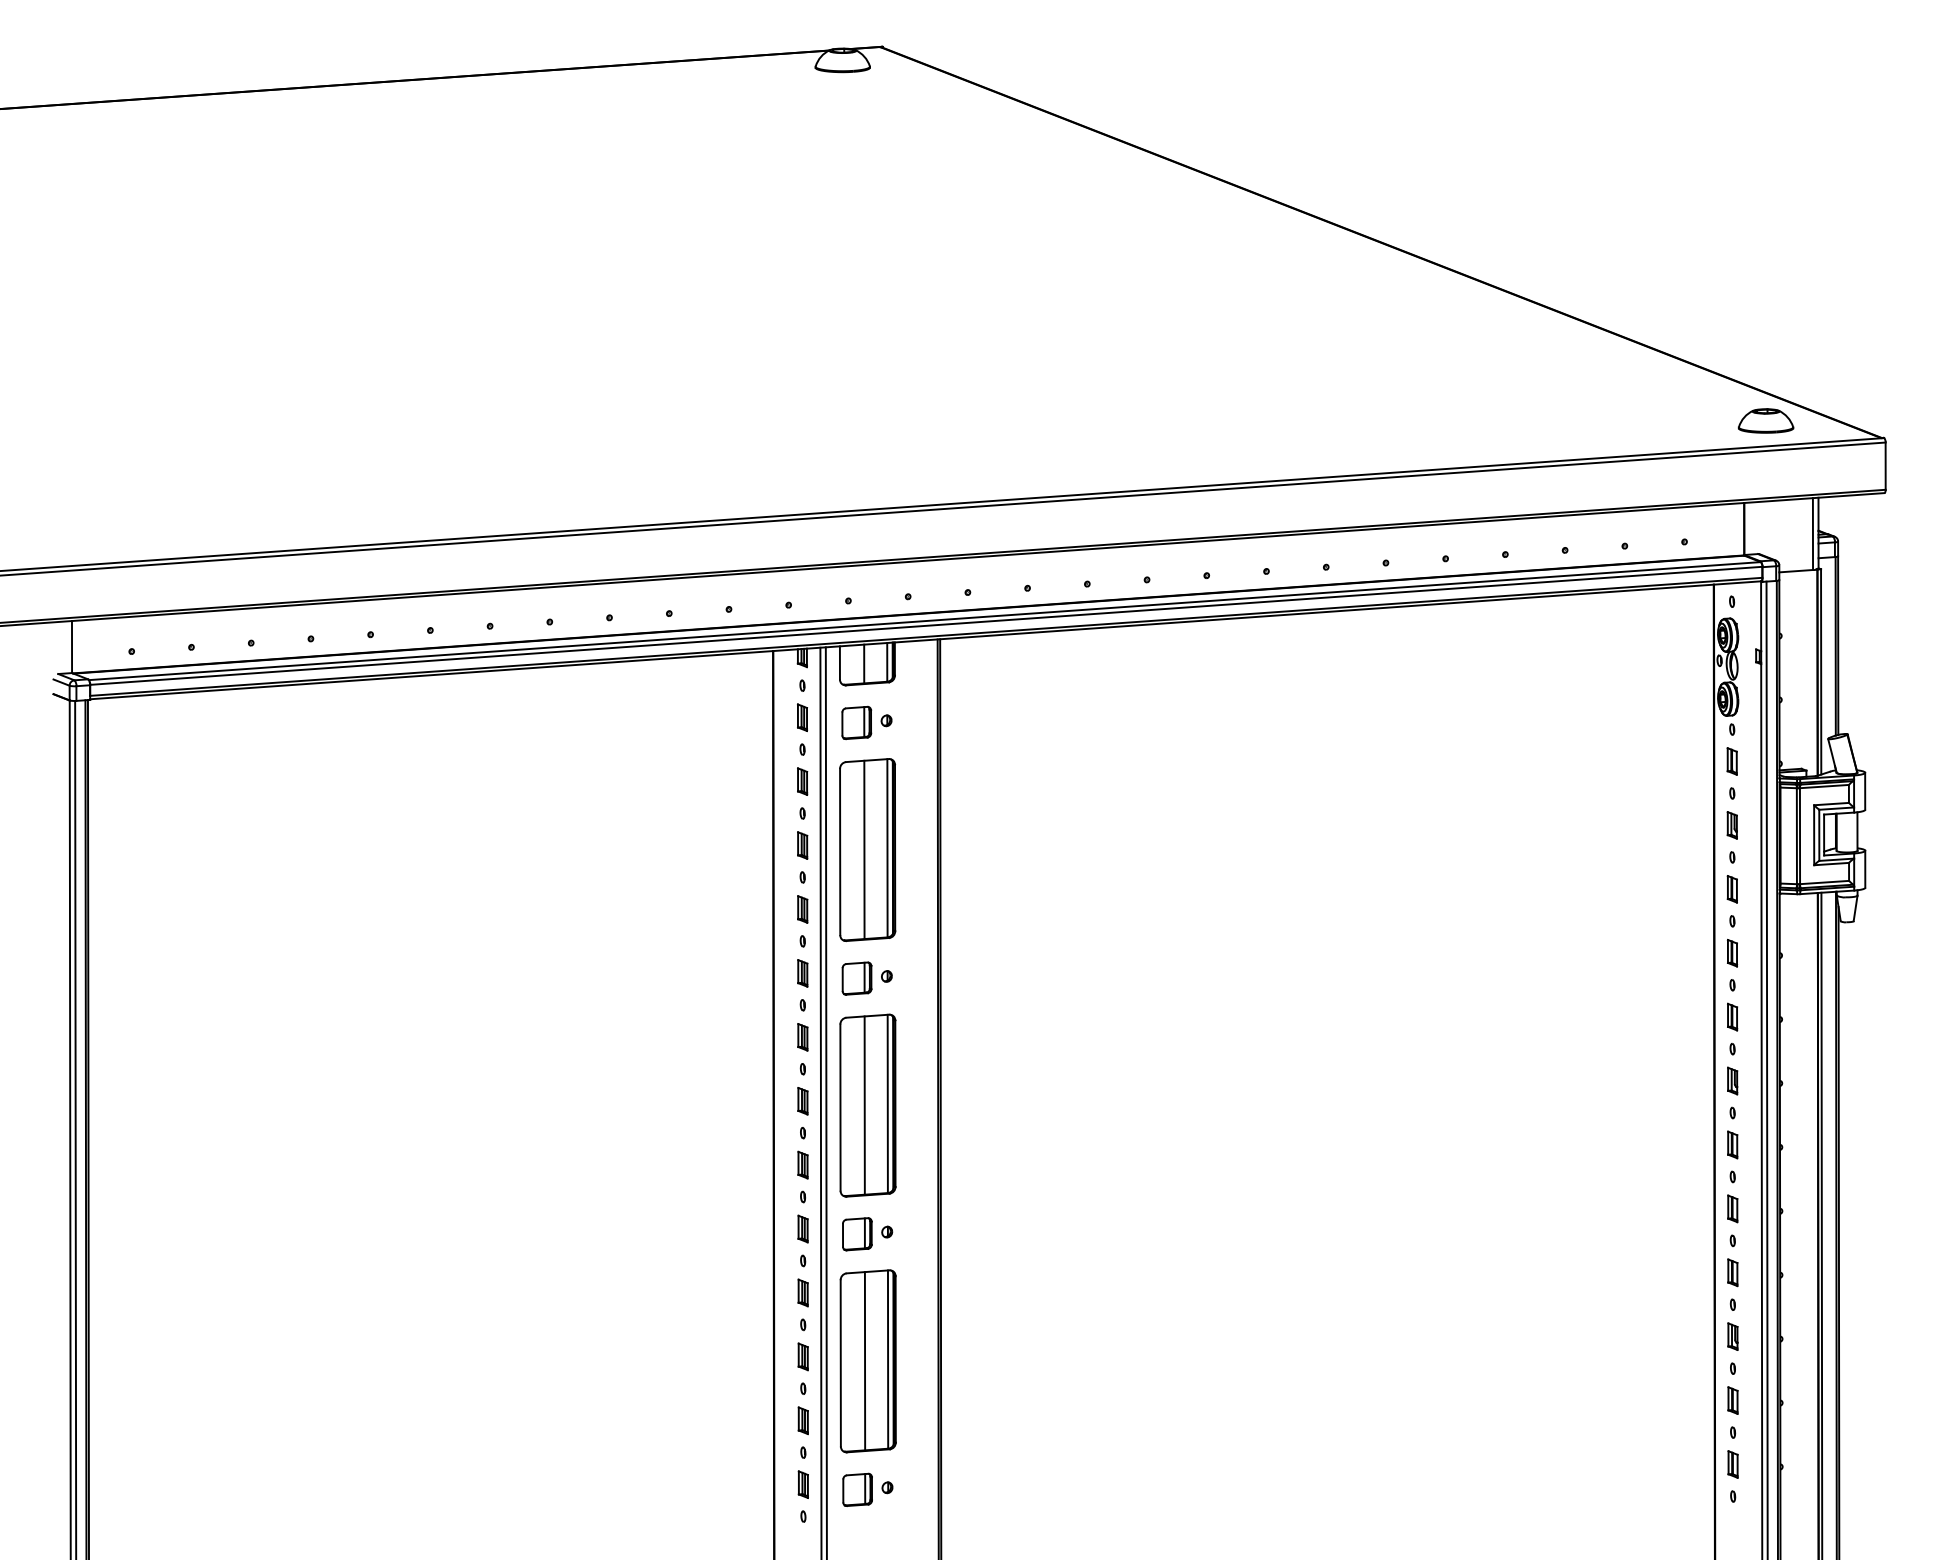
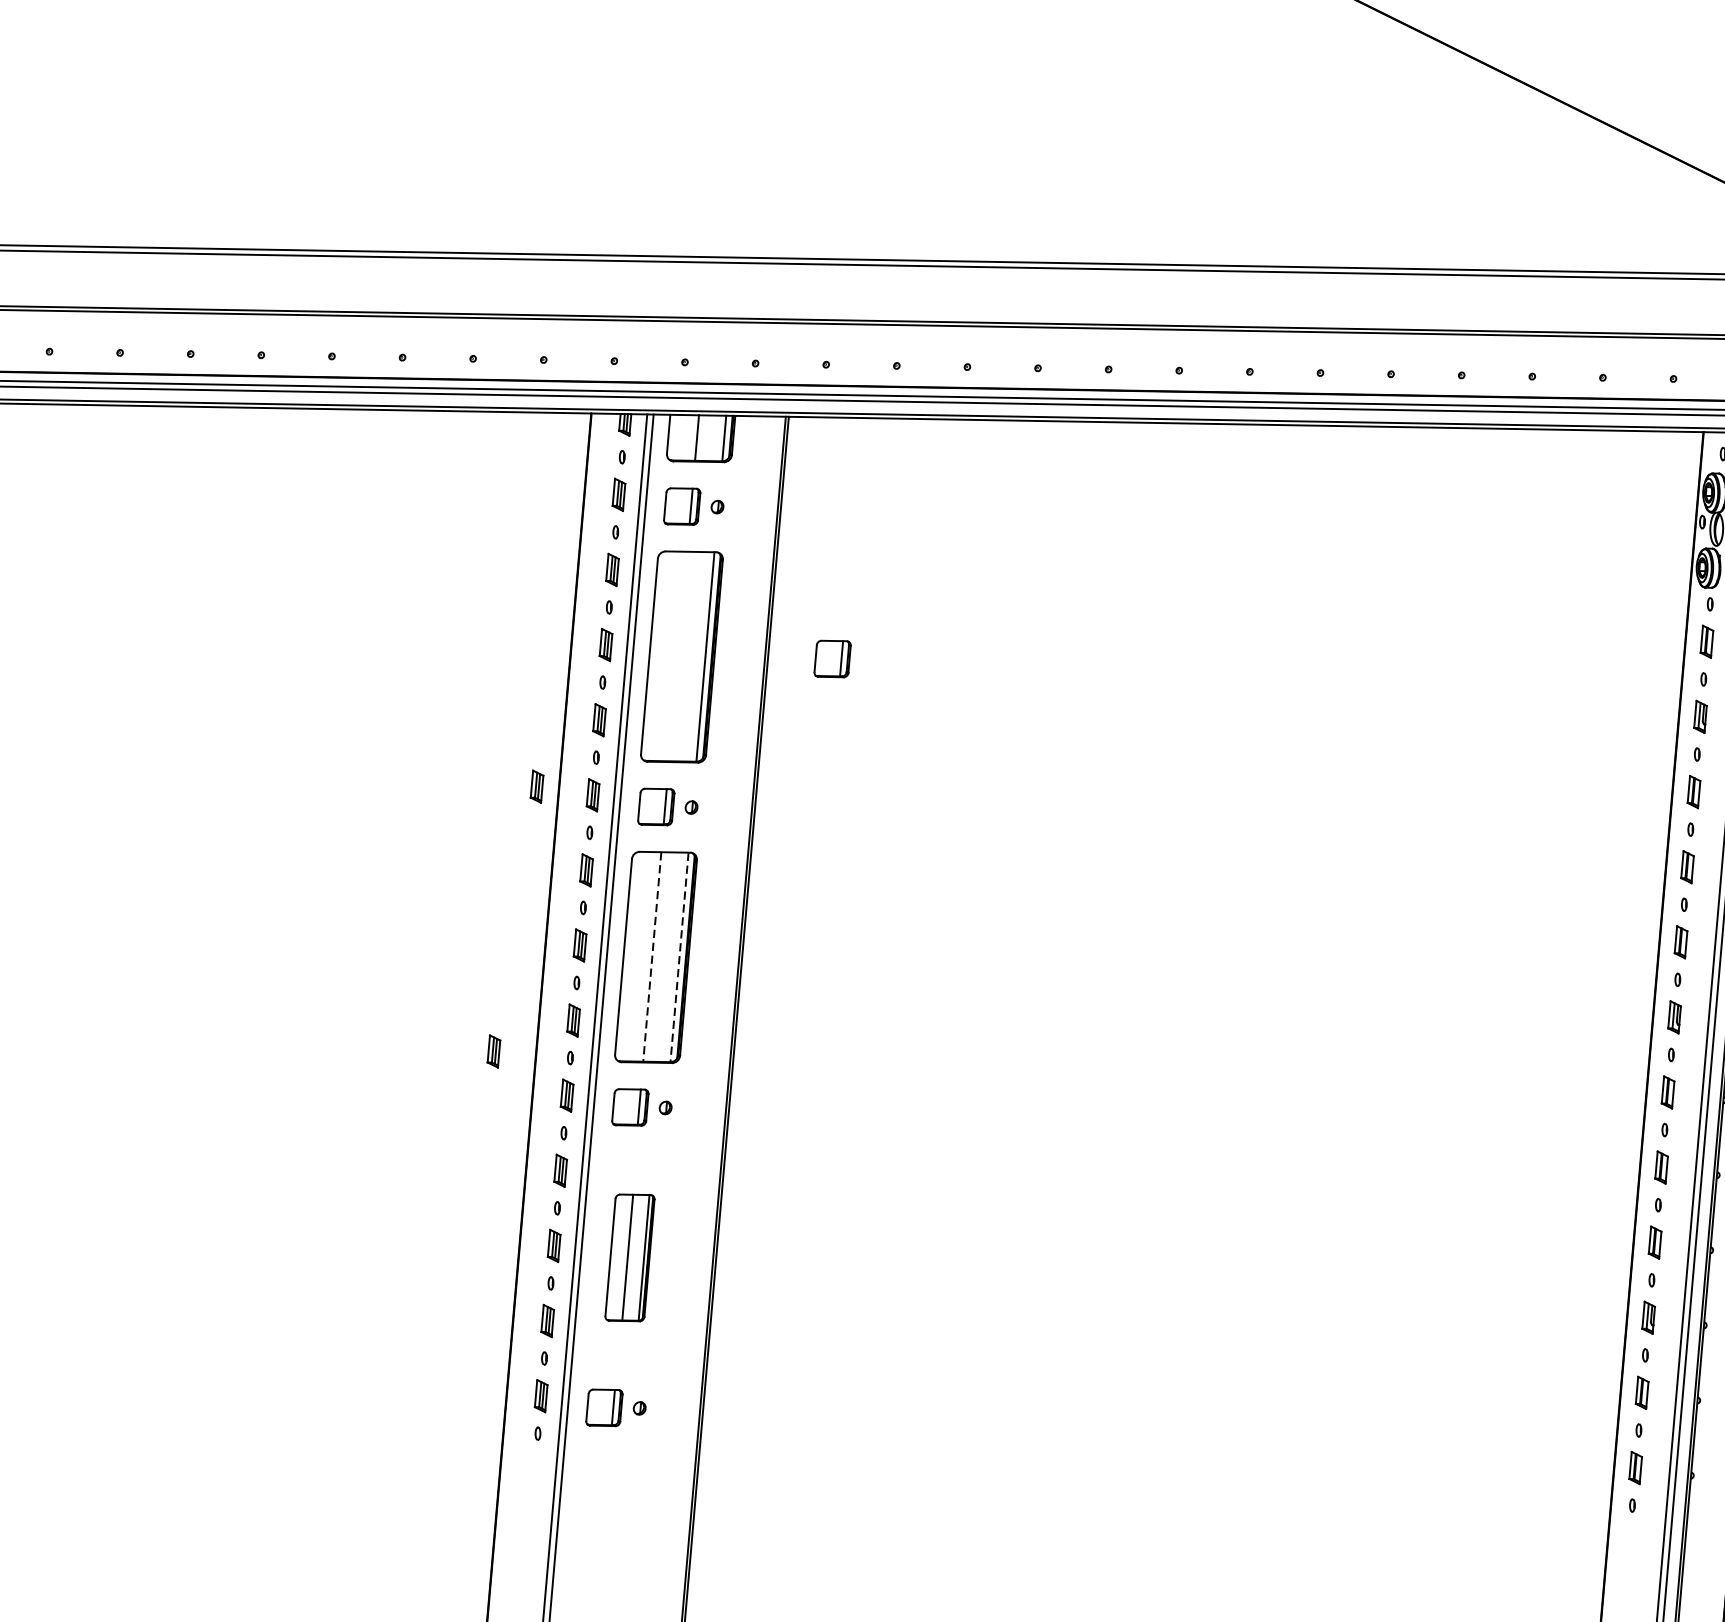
part: (994, 840) -> (832, 658), added
line: (864, 849) -> (678, 656), removed
part: (754, 970) -> (536, 786), added
line: (887, 1104) -> (679, 958), solid -> dashed
line: (864, 1106) -> (651, 958), solid -> dashed
part: (737, 1196) -> (493, 1050), added
part: (867, 1361) -> (629, 1257), size x0.6

